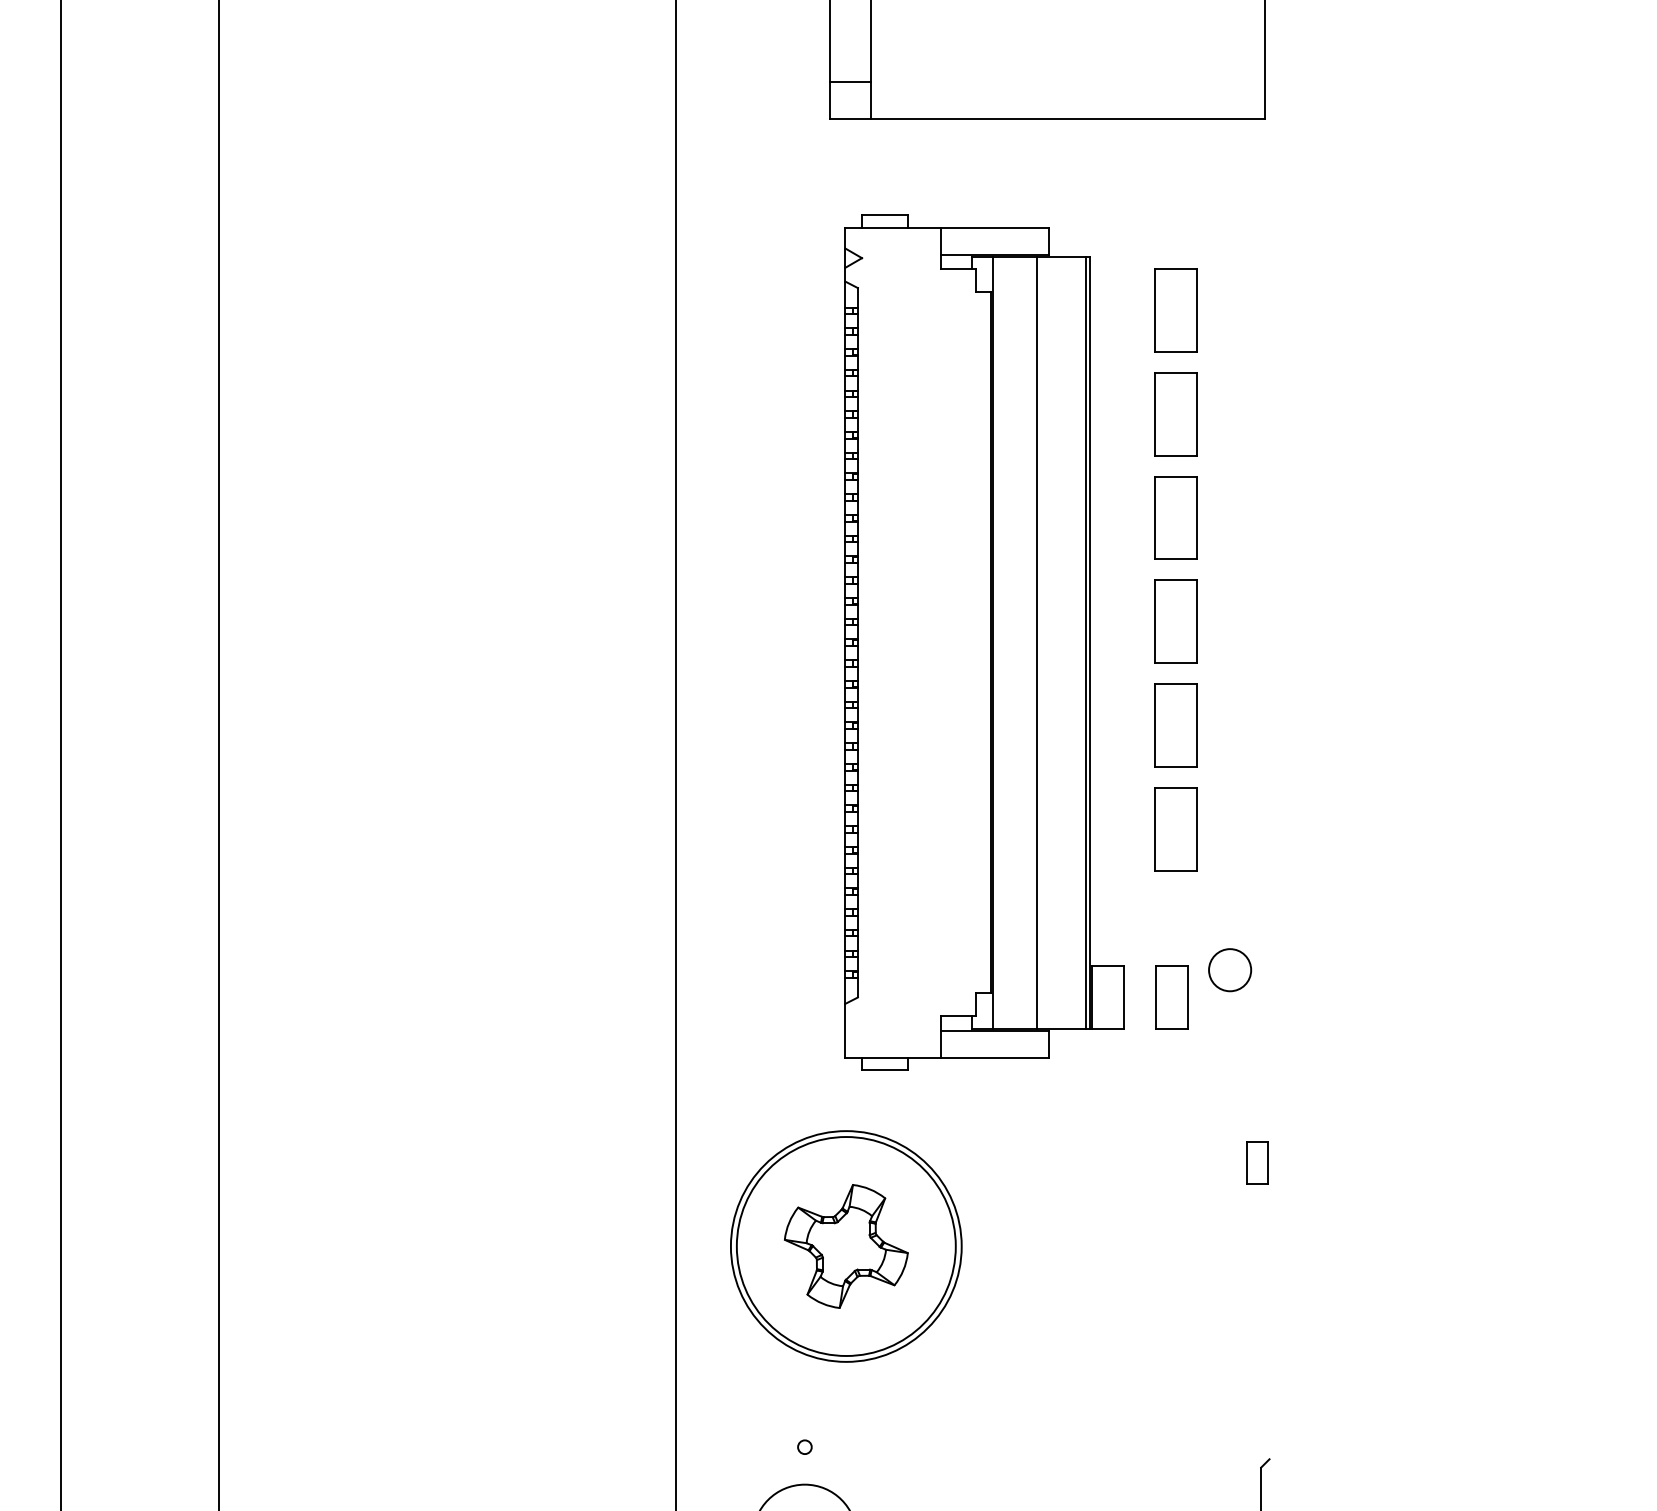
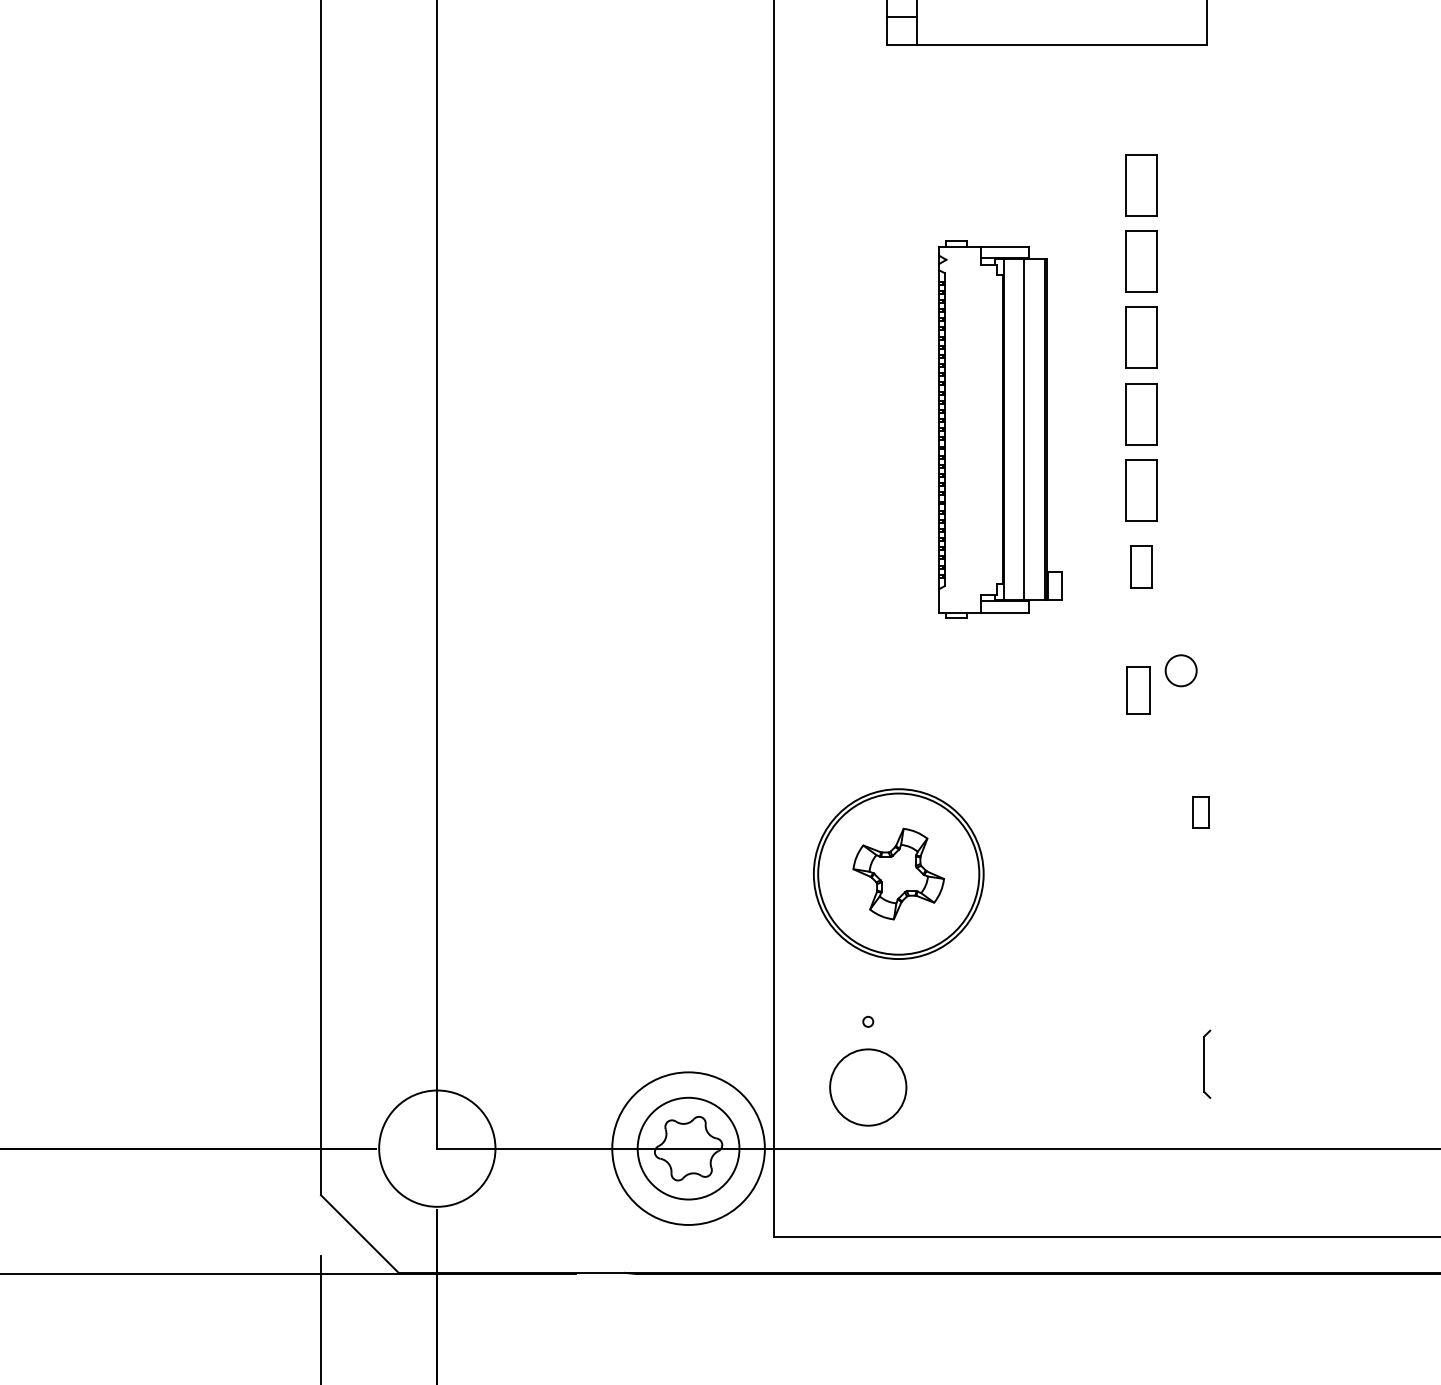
part: (984, 642) -> (1000, 429), size x0.6
part: (1176, 828) -> (1141, 566), size x0.7

